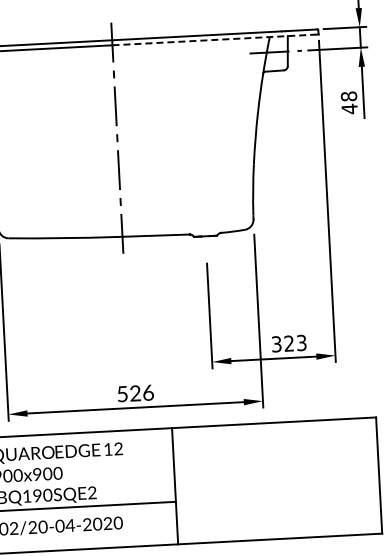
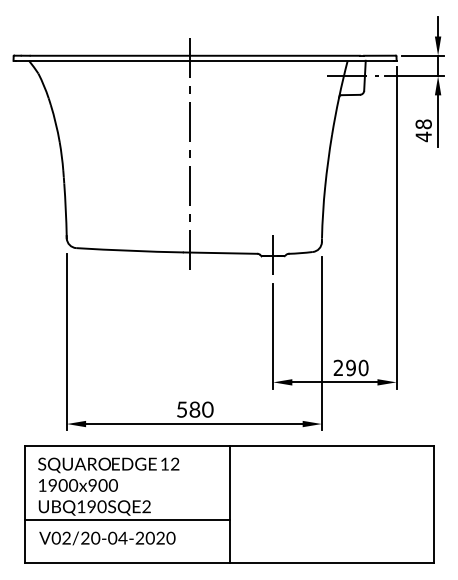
line: (213, 39) -> (291, 60), dashed -> solid
line: (205, 236) -> (273, 256), added
text: (288, 343) -> (350, 367), 323 -> 290
text: (142, 392) -> (201, 409), 526 -> 580

